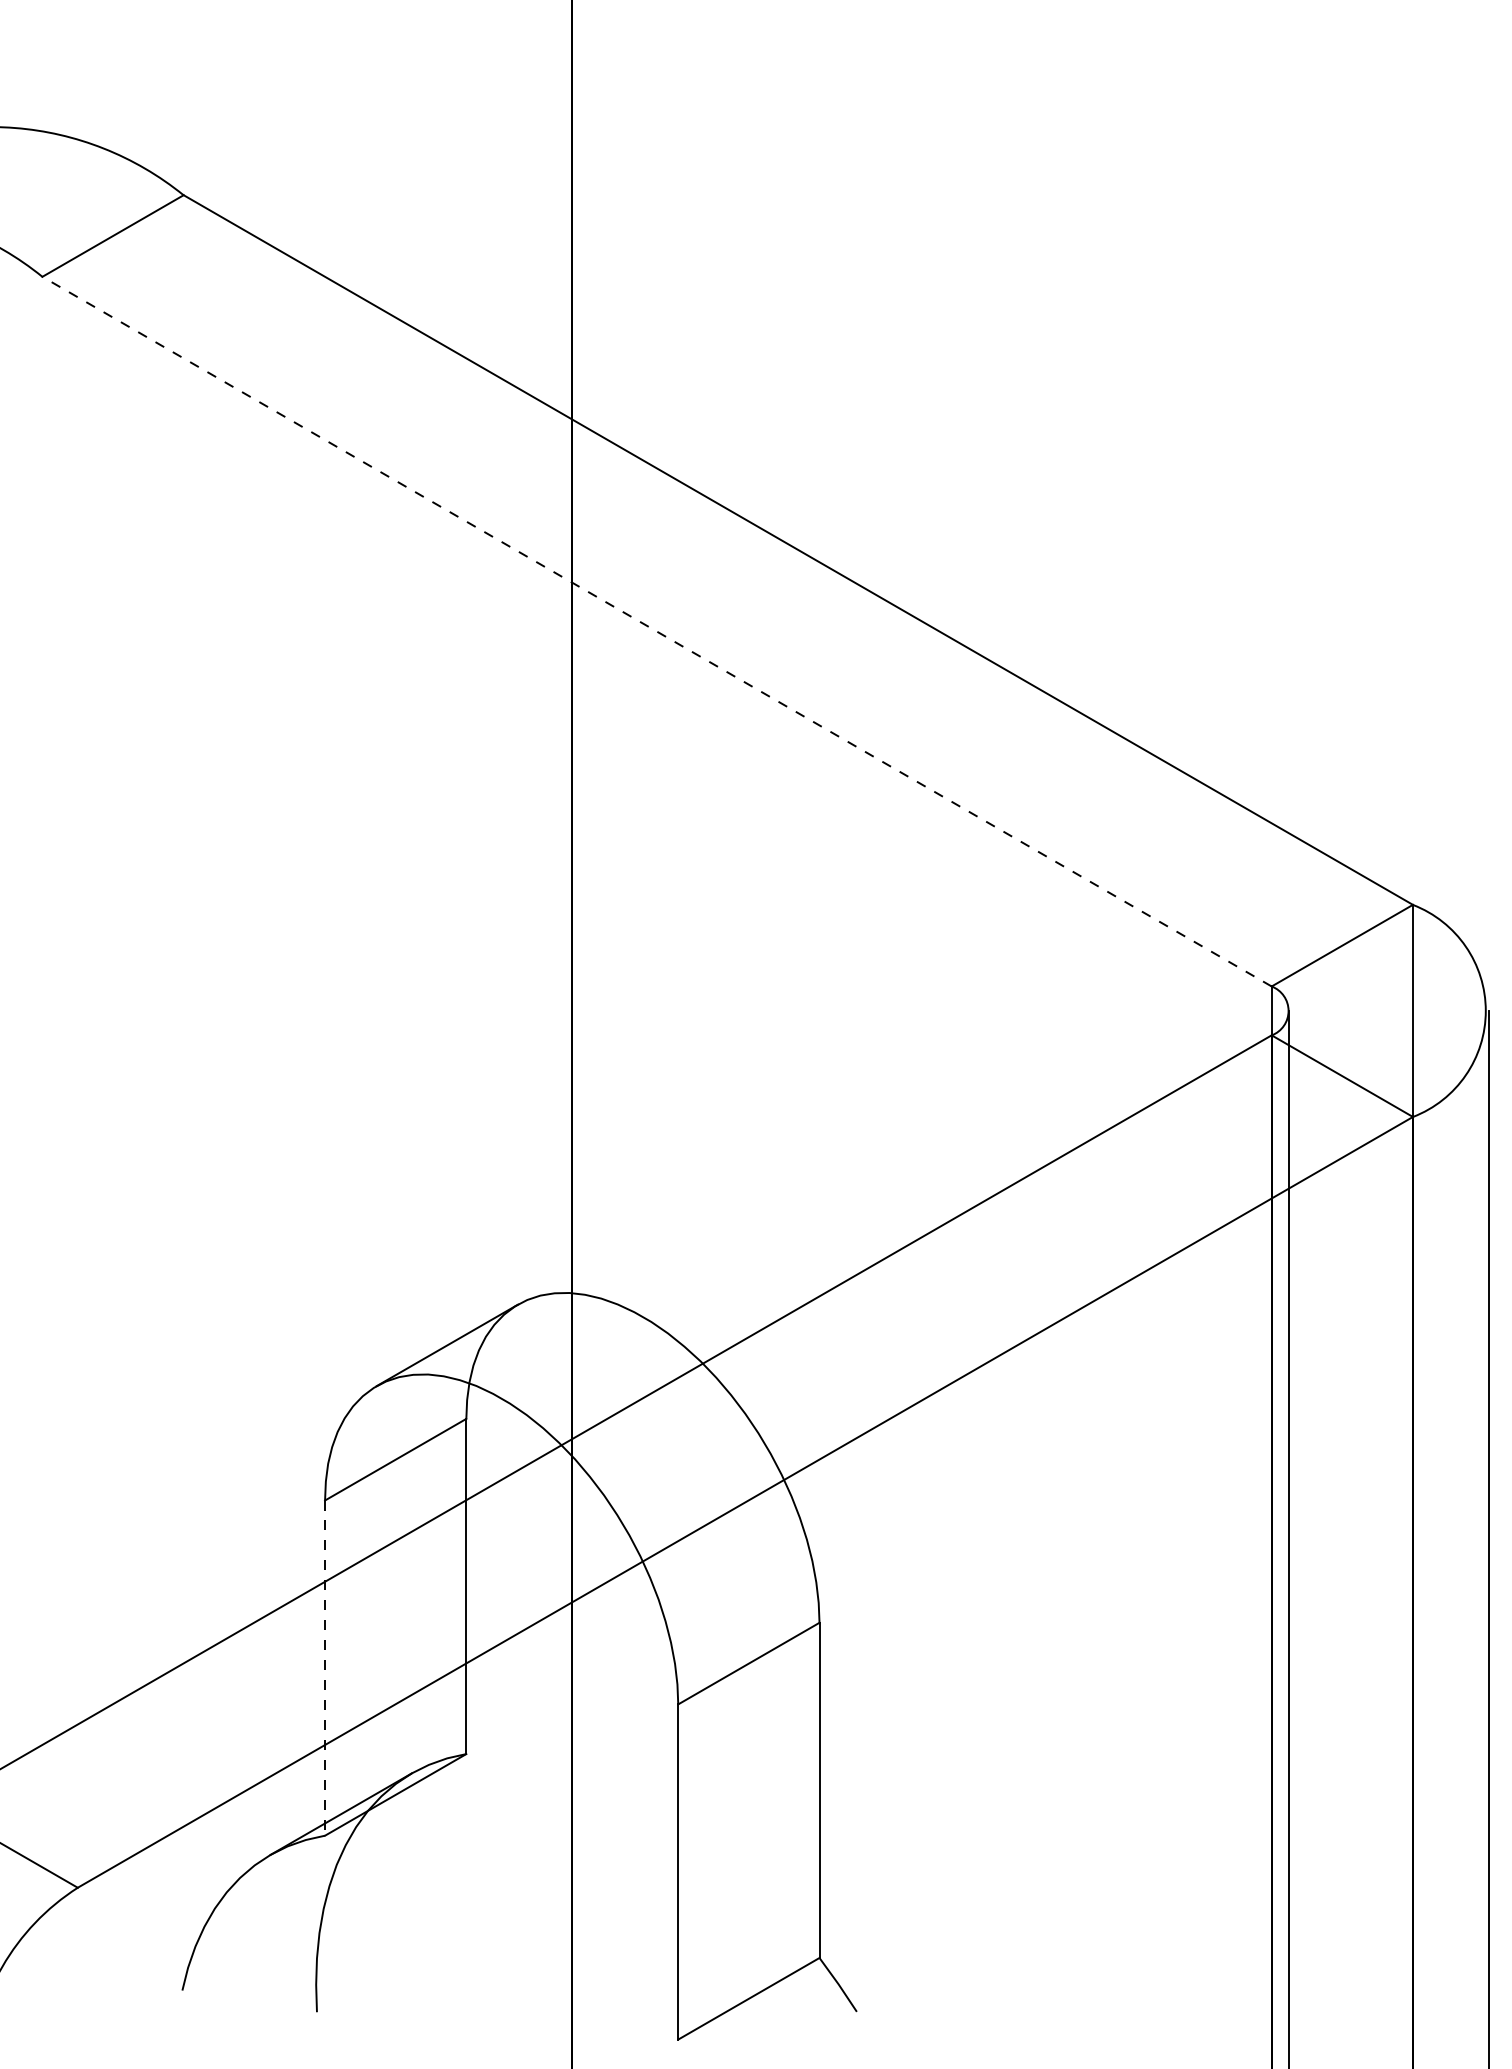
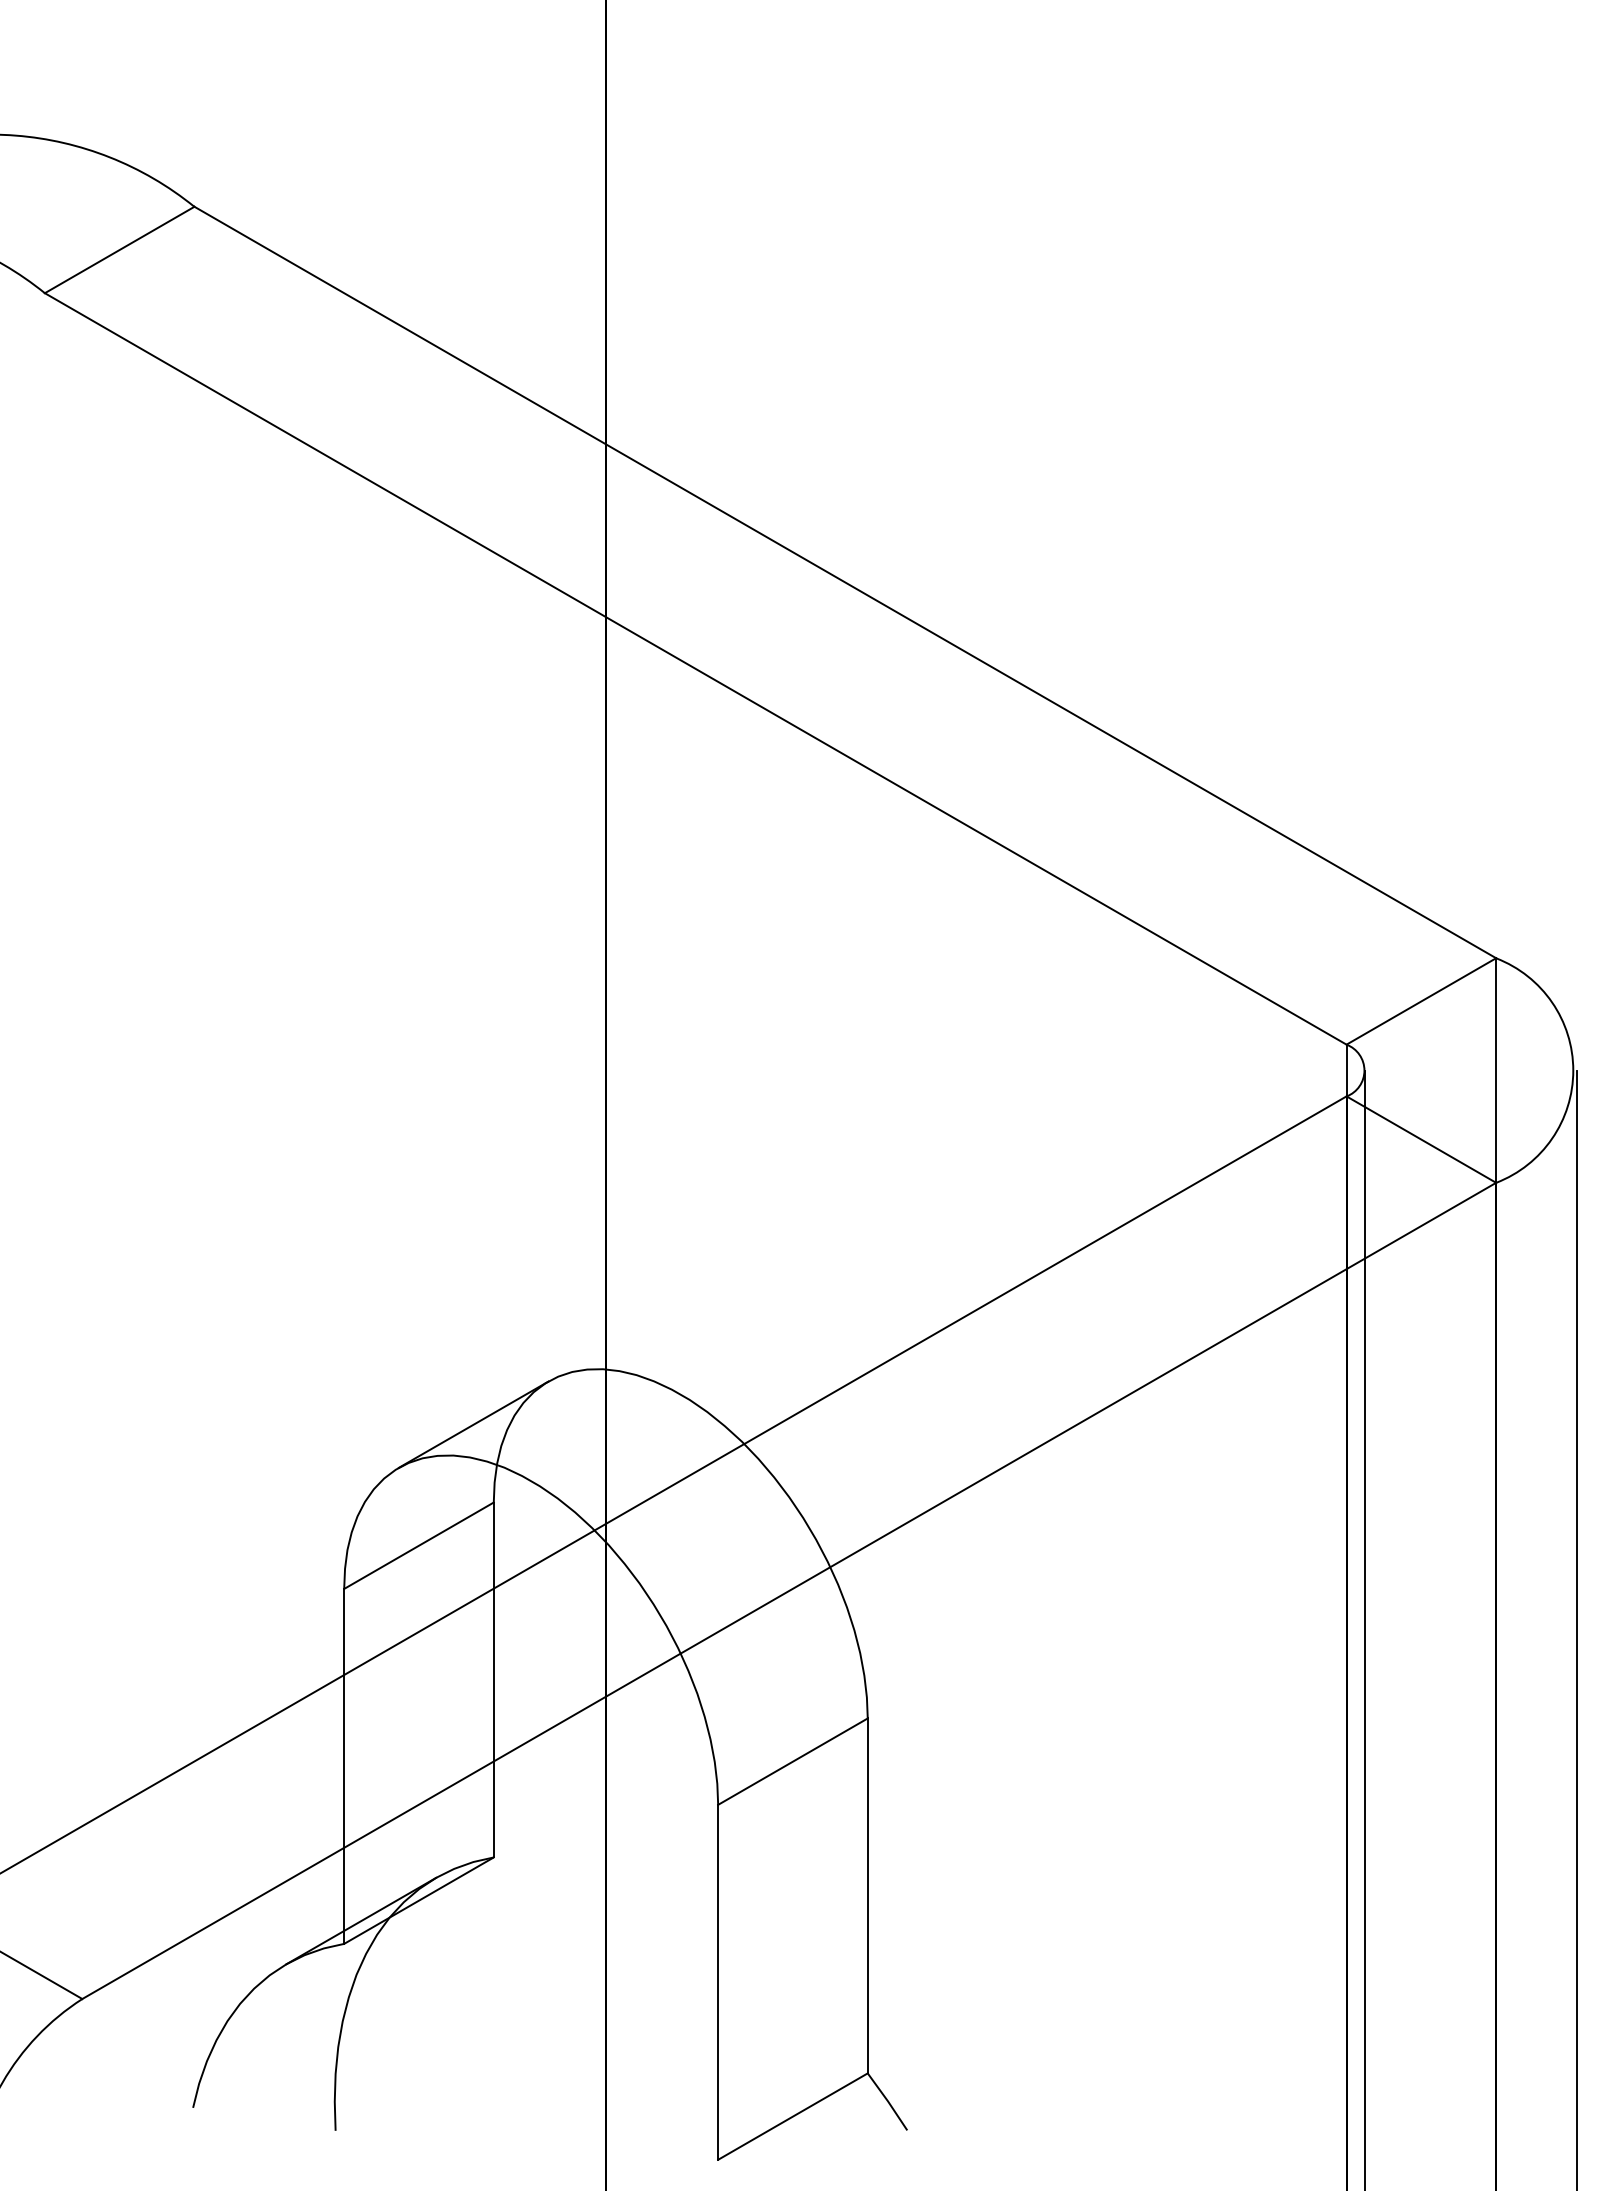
line: (657, 631) -> (696, 668), dashed -> solid
line: (325, 1668) -> (344, 1766), dashed -> solid

